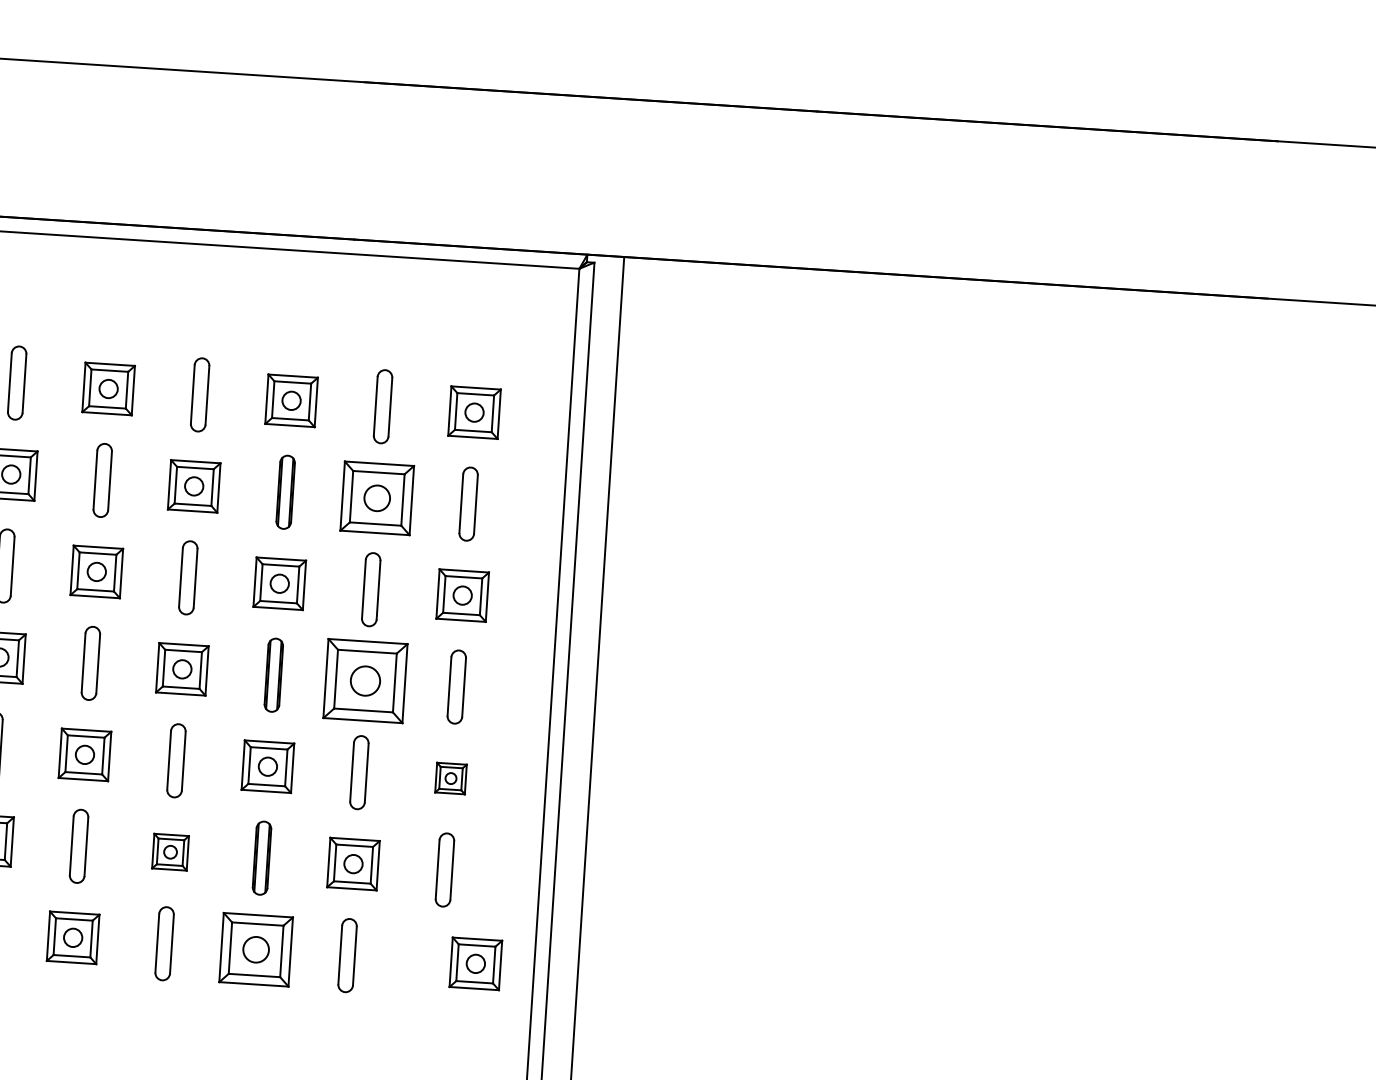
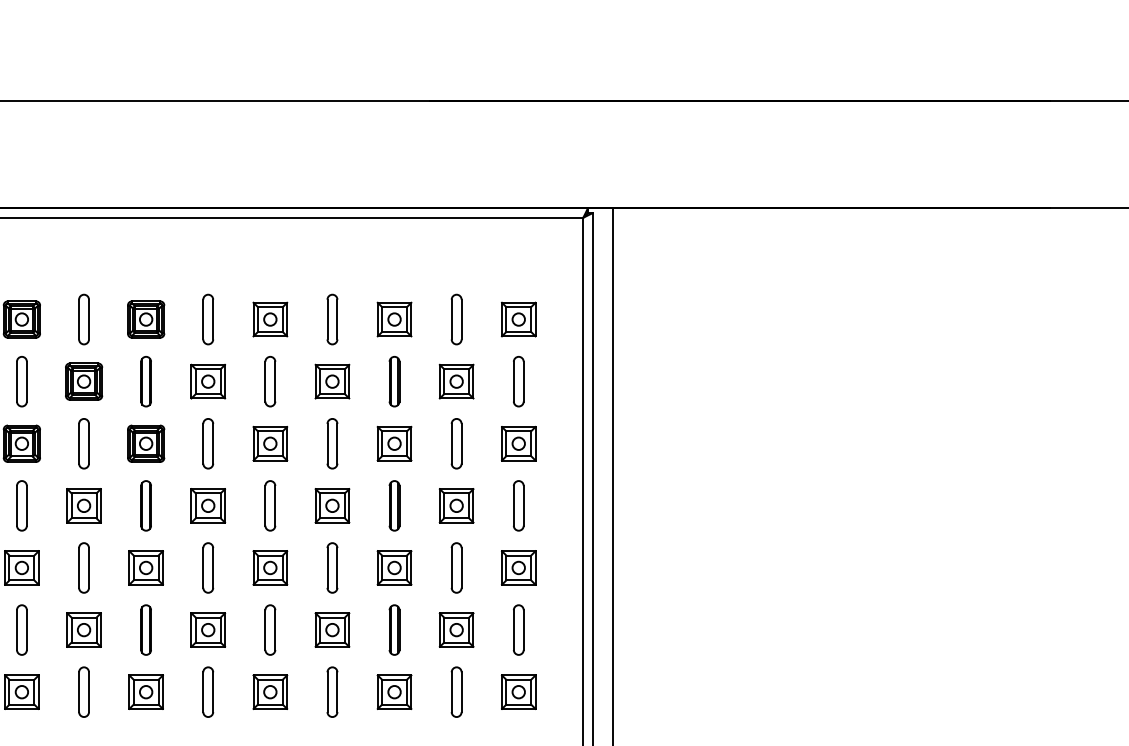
part: (376, 497) -> (456, 381), size x0.71
part: (365, 680) -> (456, 505), size x0.62
part: (450, 777) -> (518, 567), size x1.67
part: (170, 851) -> (332, 629), size x1.43
part: (256, 948) -> (394, 691), size x0.71
part: (475, 962) -> (518, 691), moved

